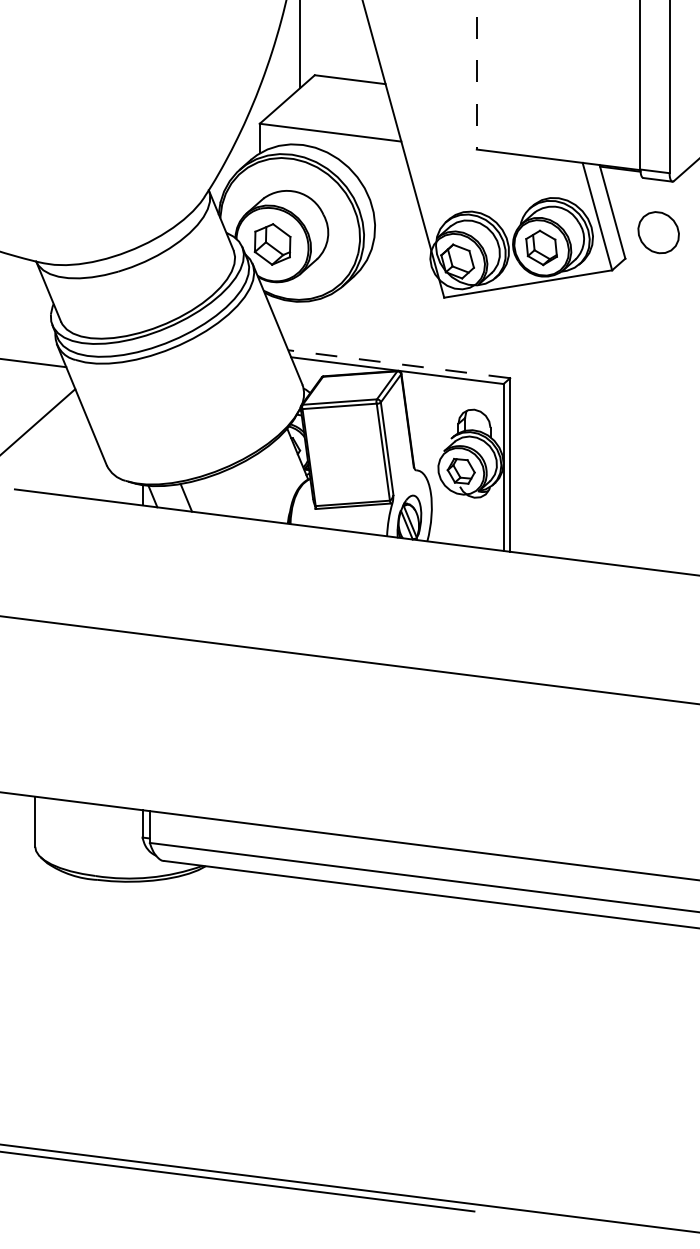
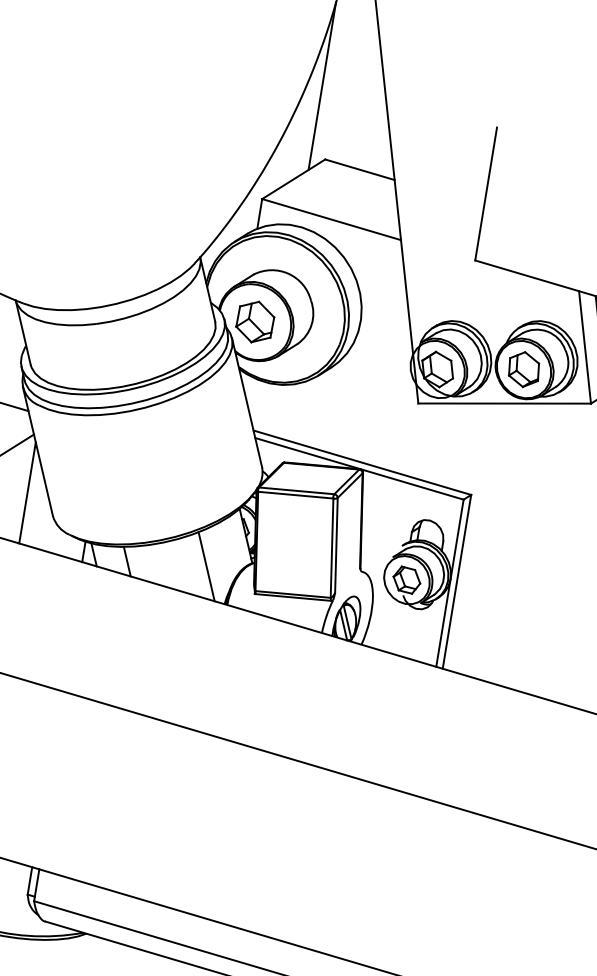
line: (476, 83) -> (485, 194), dashed -> solid
line: (399, 364) -> (362, 463), dashed -> solid
line: (78, 446) -> (27, 492), added
line: (264, 489) -> (206, 566), added

